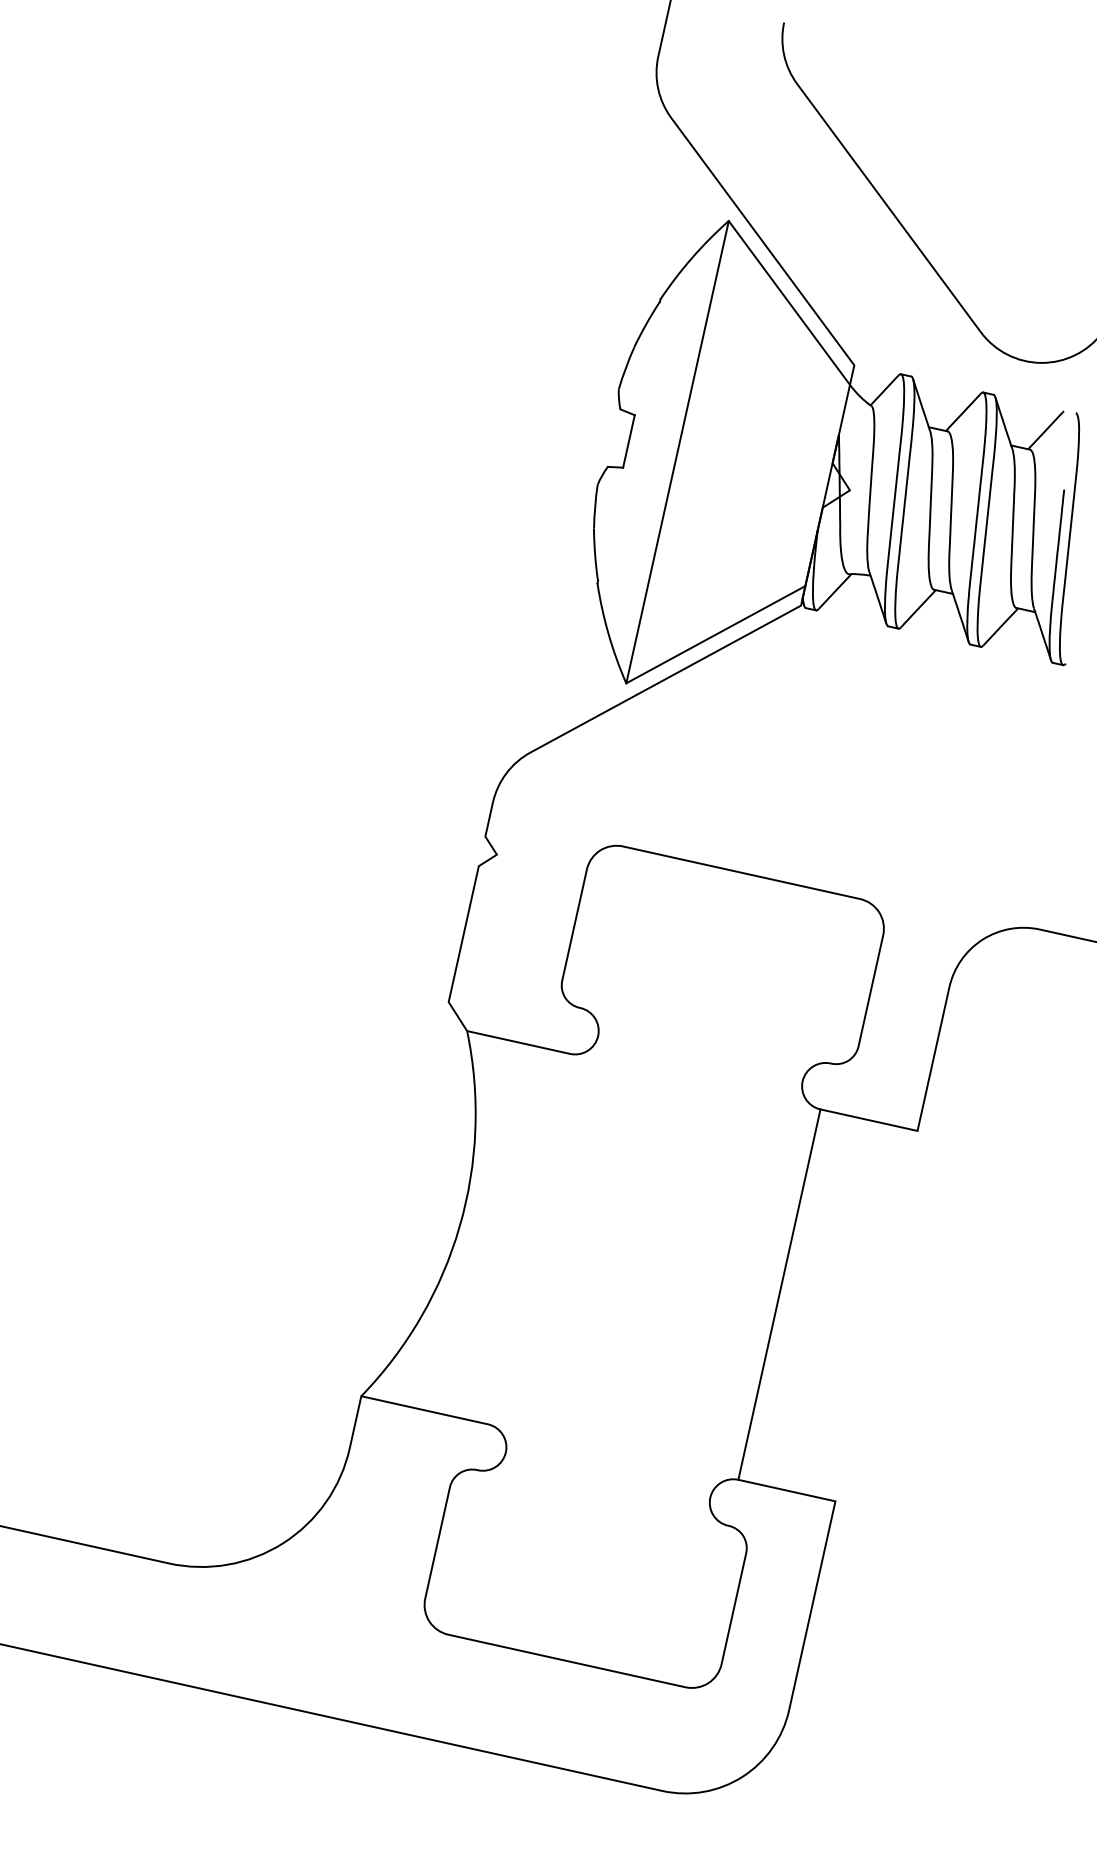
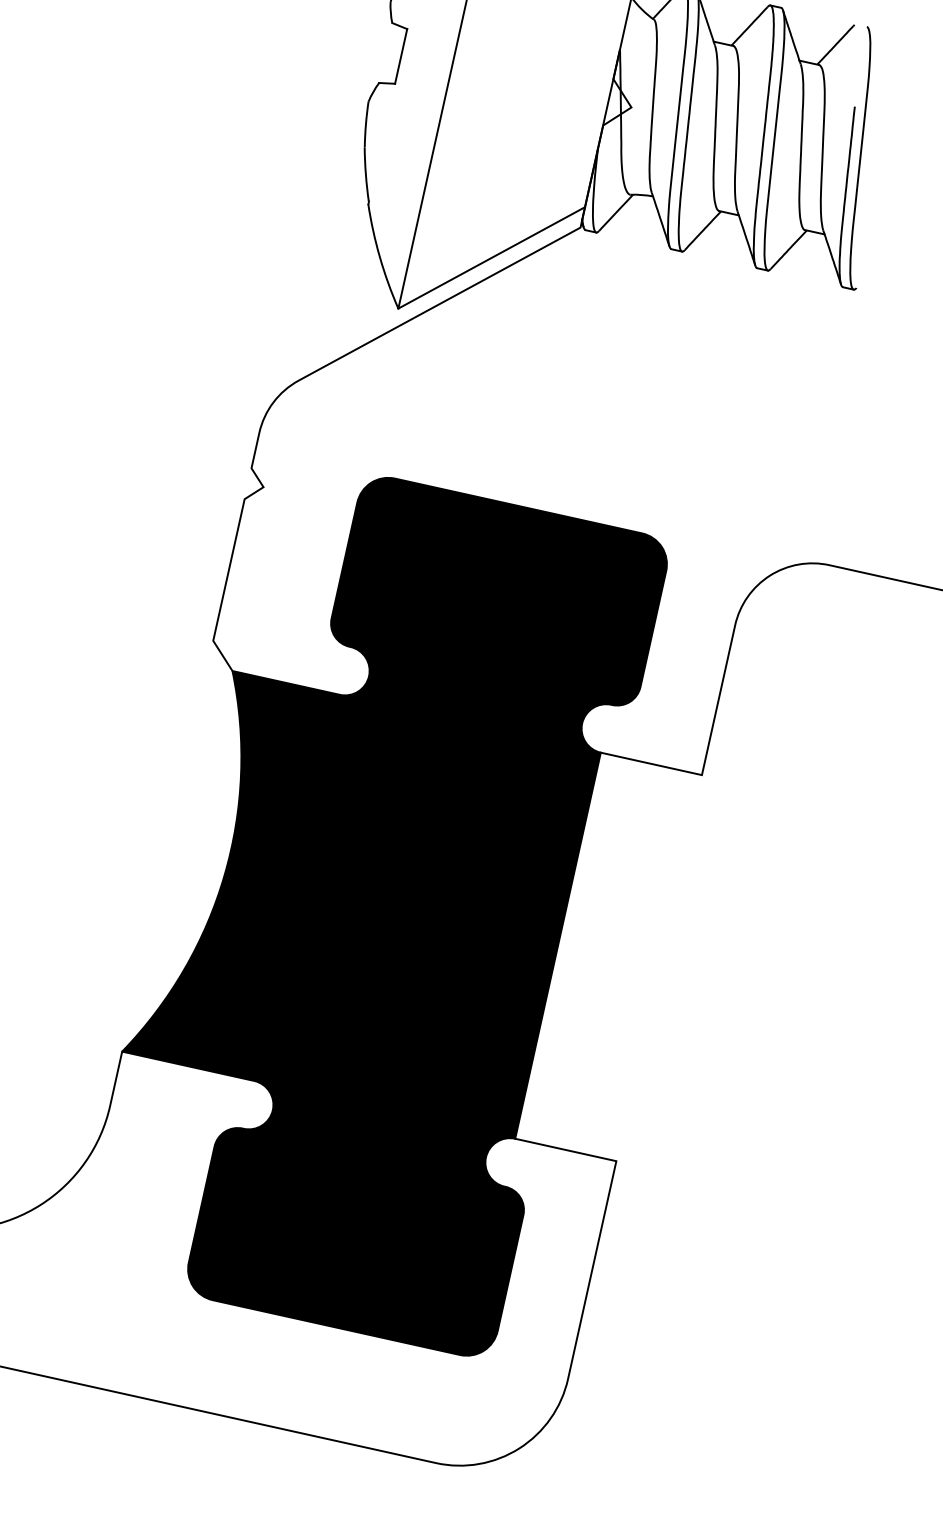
fill: (622, 1266) -> (394, 916), added

